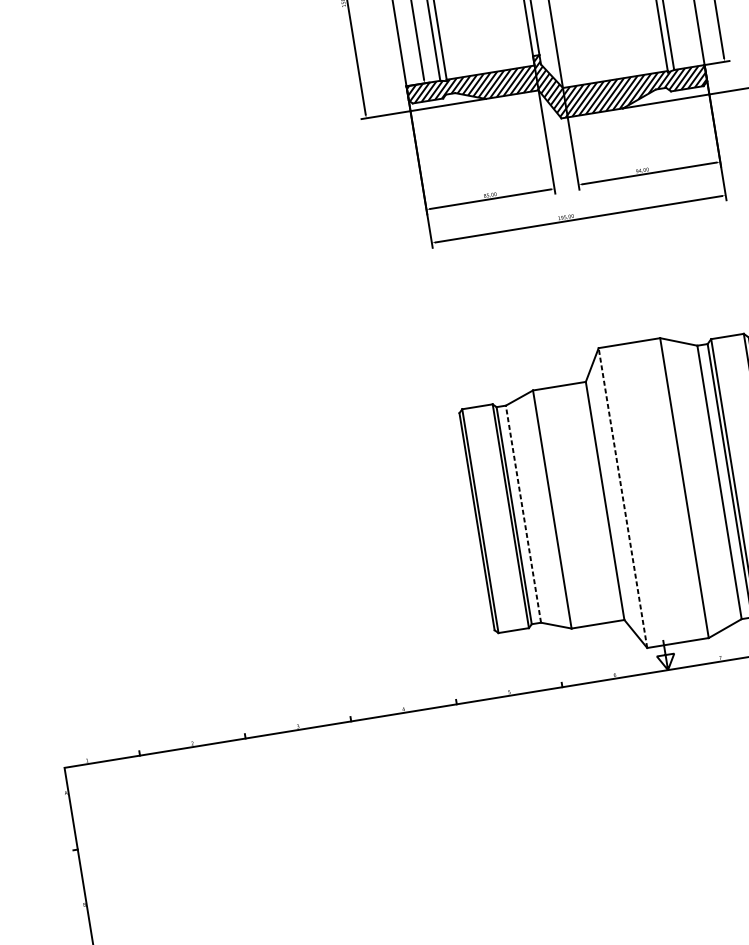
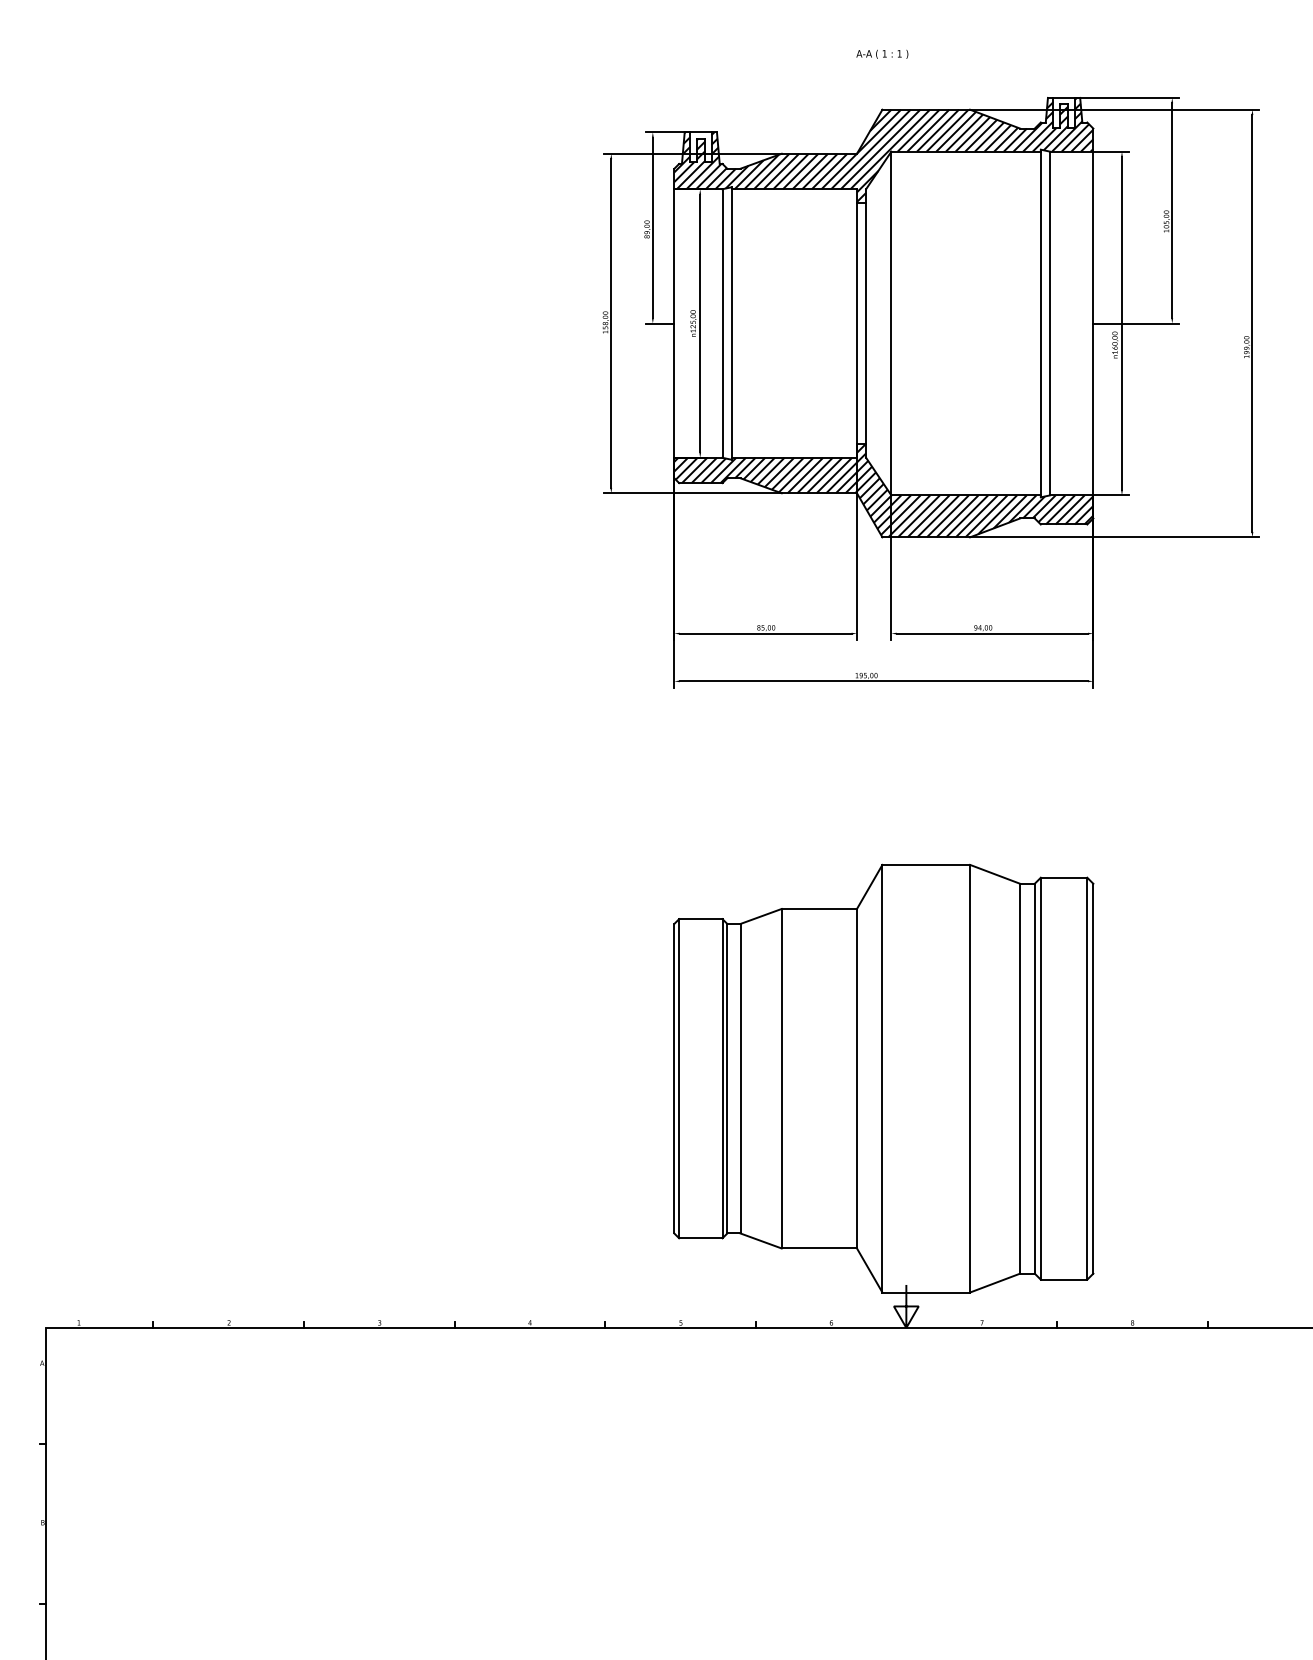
line: (622, 497) -> (882, 1078), dashed -> solid
line: (523, 514) -> (740, 1078), dashed -> solid

